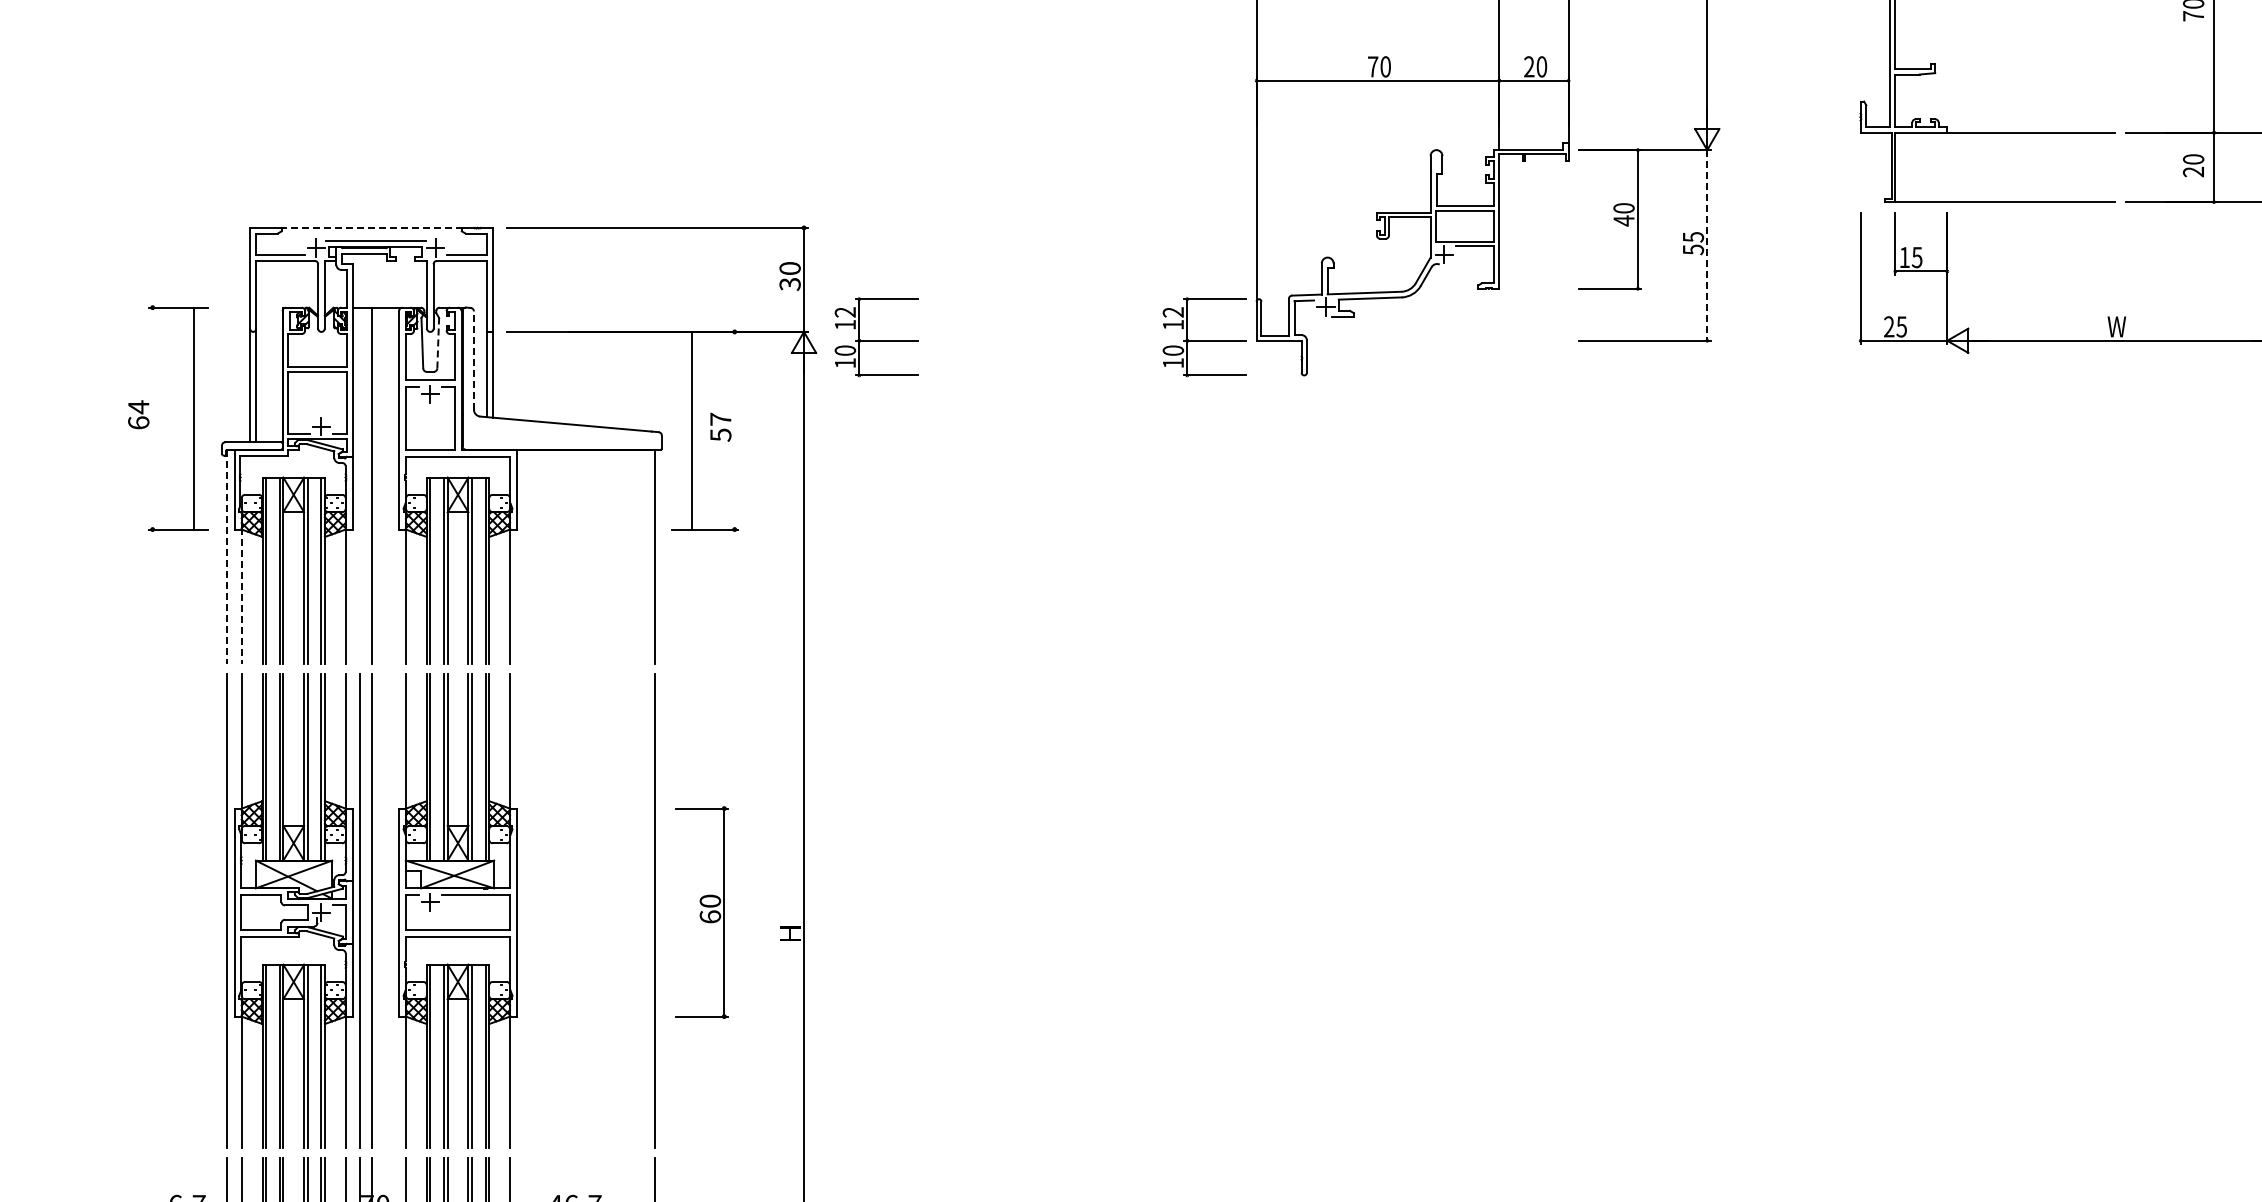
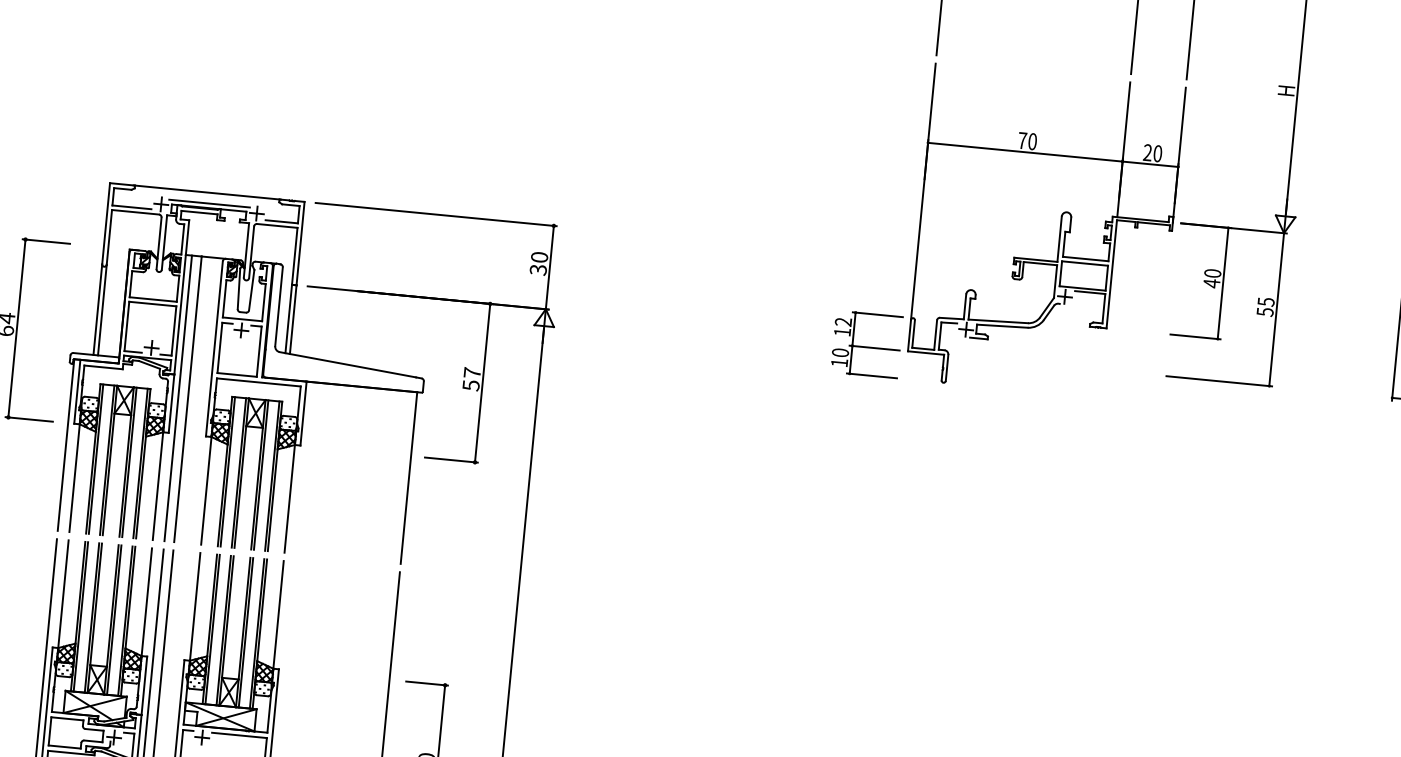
line: (371, 227) -> (207, 192), dashed -> solid
line: (1707, 245) -> (1276, 309), dashed -> solid
part: (876, 337) -> (603, 319), removed
line: (438, 342) -> (251, 289), dashed -> solid
line: (473, 360) -> (278, 306), dashed -> solid
line: (193, 418) -> (16, 328), moved
line: (691, 430) -> (482, 382), moved
line: (360, 485) -> (178, 398), added
line: (227, 557) -> (66, 445), dashed -> solid
line: (241, 596) -> (74, 477), dashed -> solid

